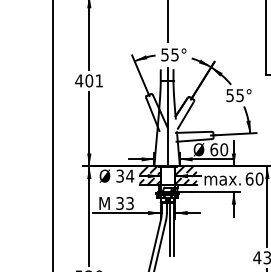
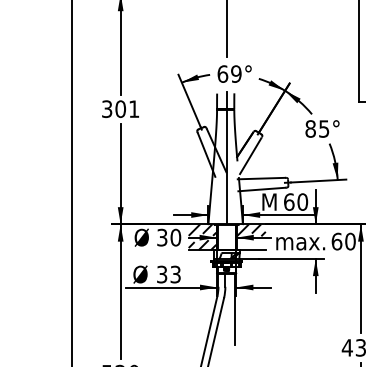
text: (169, 54) -> (229, 73), 55° -> 69°
text: (78, 81) -> (106, 109), 401 -> 301
text: (229, 95) -> (310, 128), 55° -> 85°
text: (198, 150) -> (268, 202), Ø -> M
text: (129, 176) -> (175, 237), 34 -> 30
hatch: (186, 181) -> (251, 244), removed
text: (104, 203) -> (140, 274), M -> Ø
line: (169, 229) -> (229, 309), removed

